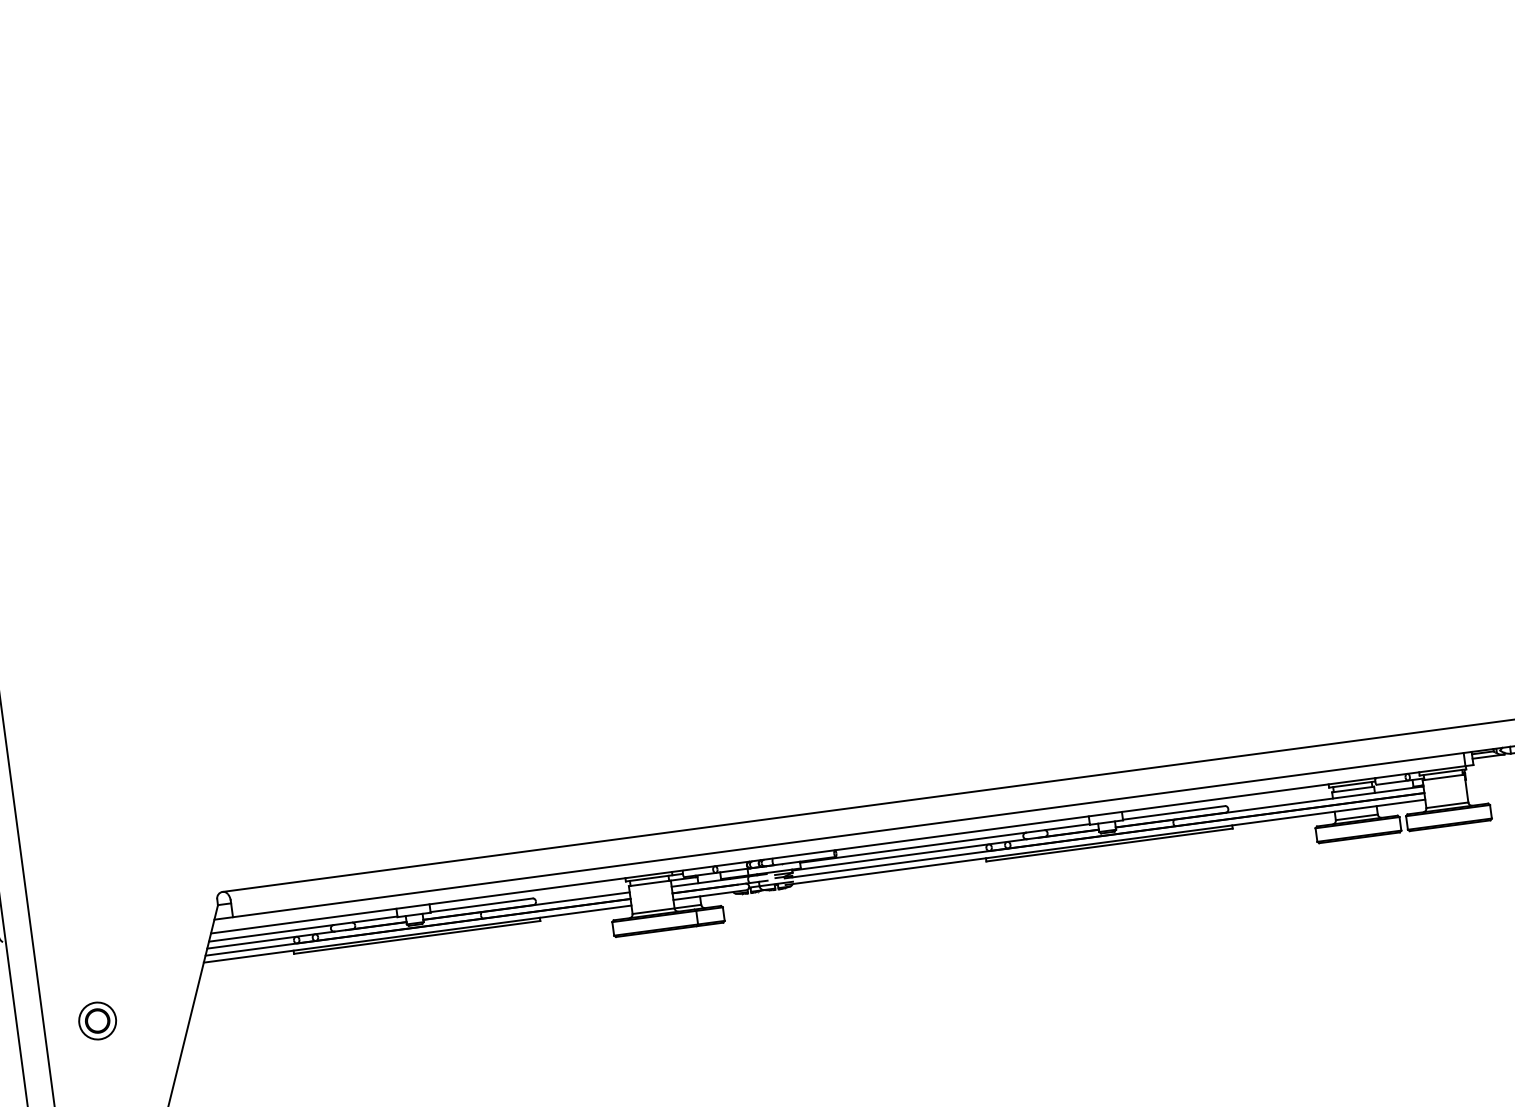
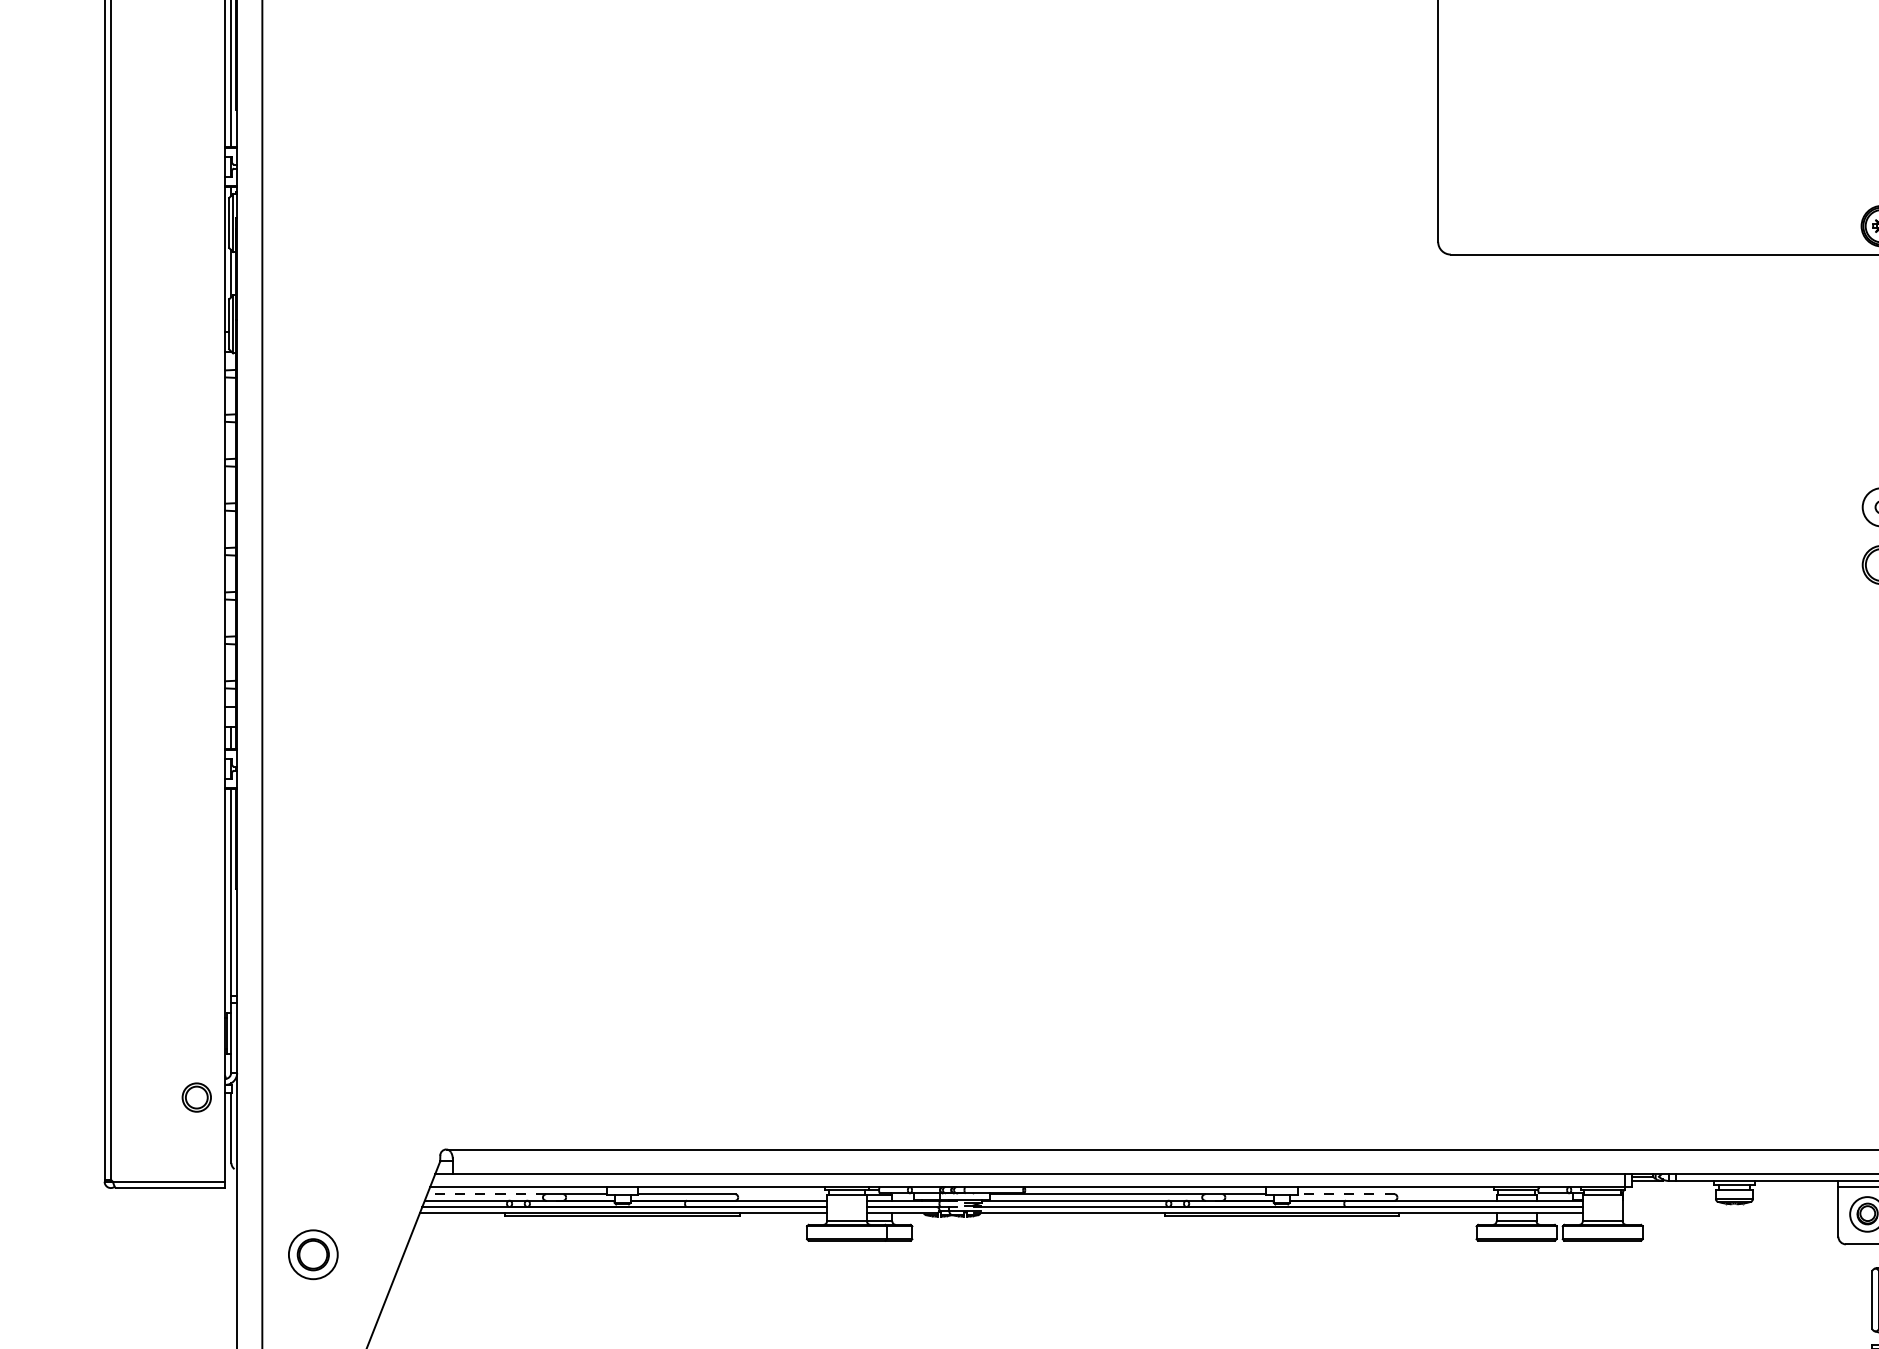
line: (1174, 813) -> (1346, 1194), solid -> dashed
line: (271, 933) -> (486, 1194), solid -> dashed
part: (96, 1020) -> (312, 1254), size x1.4

